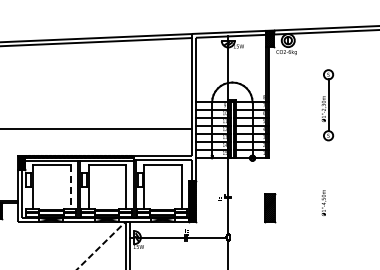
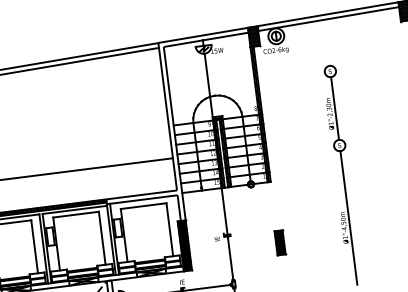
line: (70, 186) -> (34, 246), dashed -> solid
line: (328, 195) -> (348, 217), added
part: (270, 209) -> (280, 243), size x0.71

